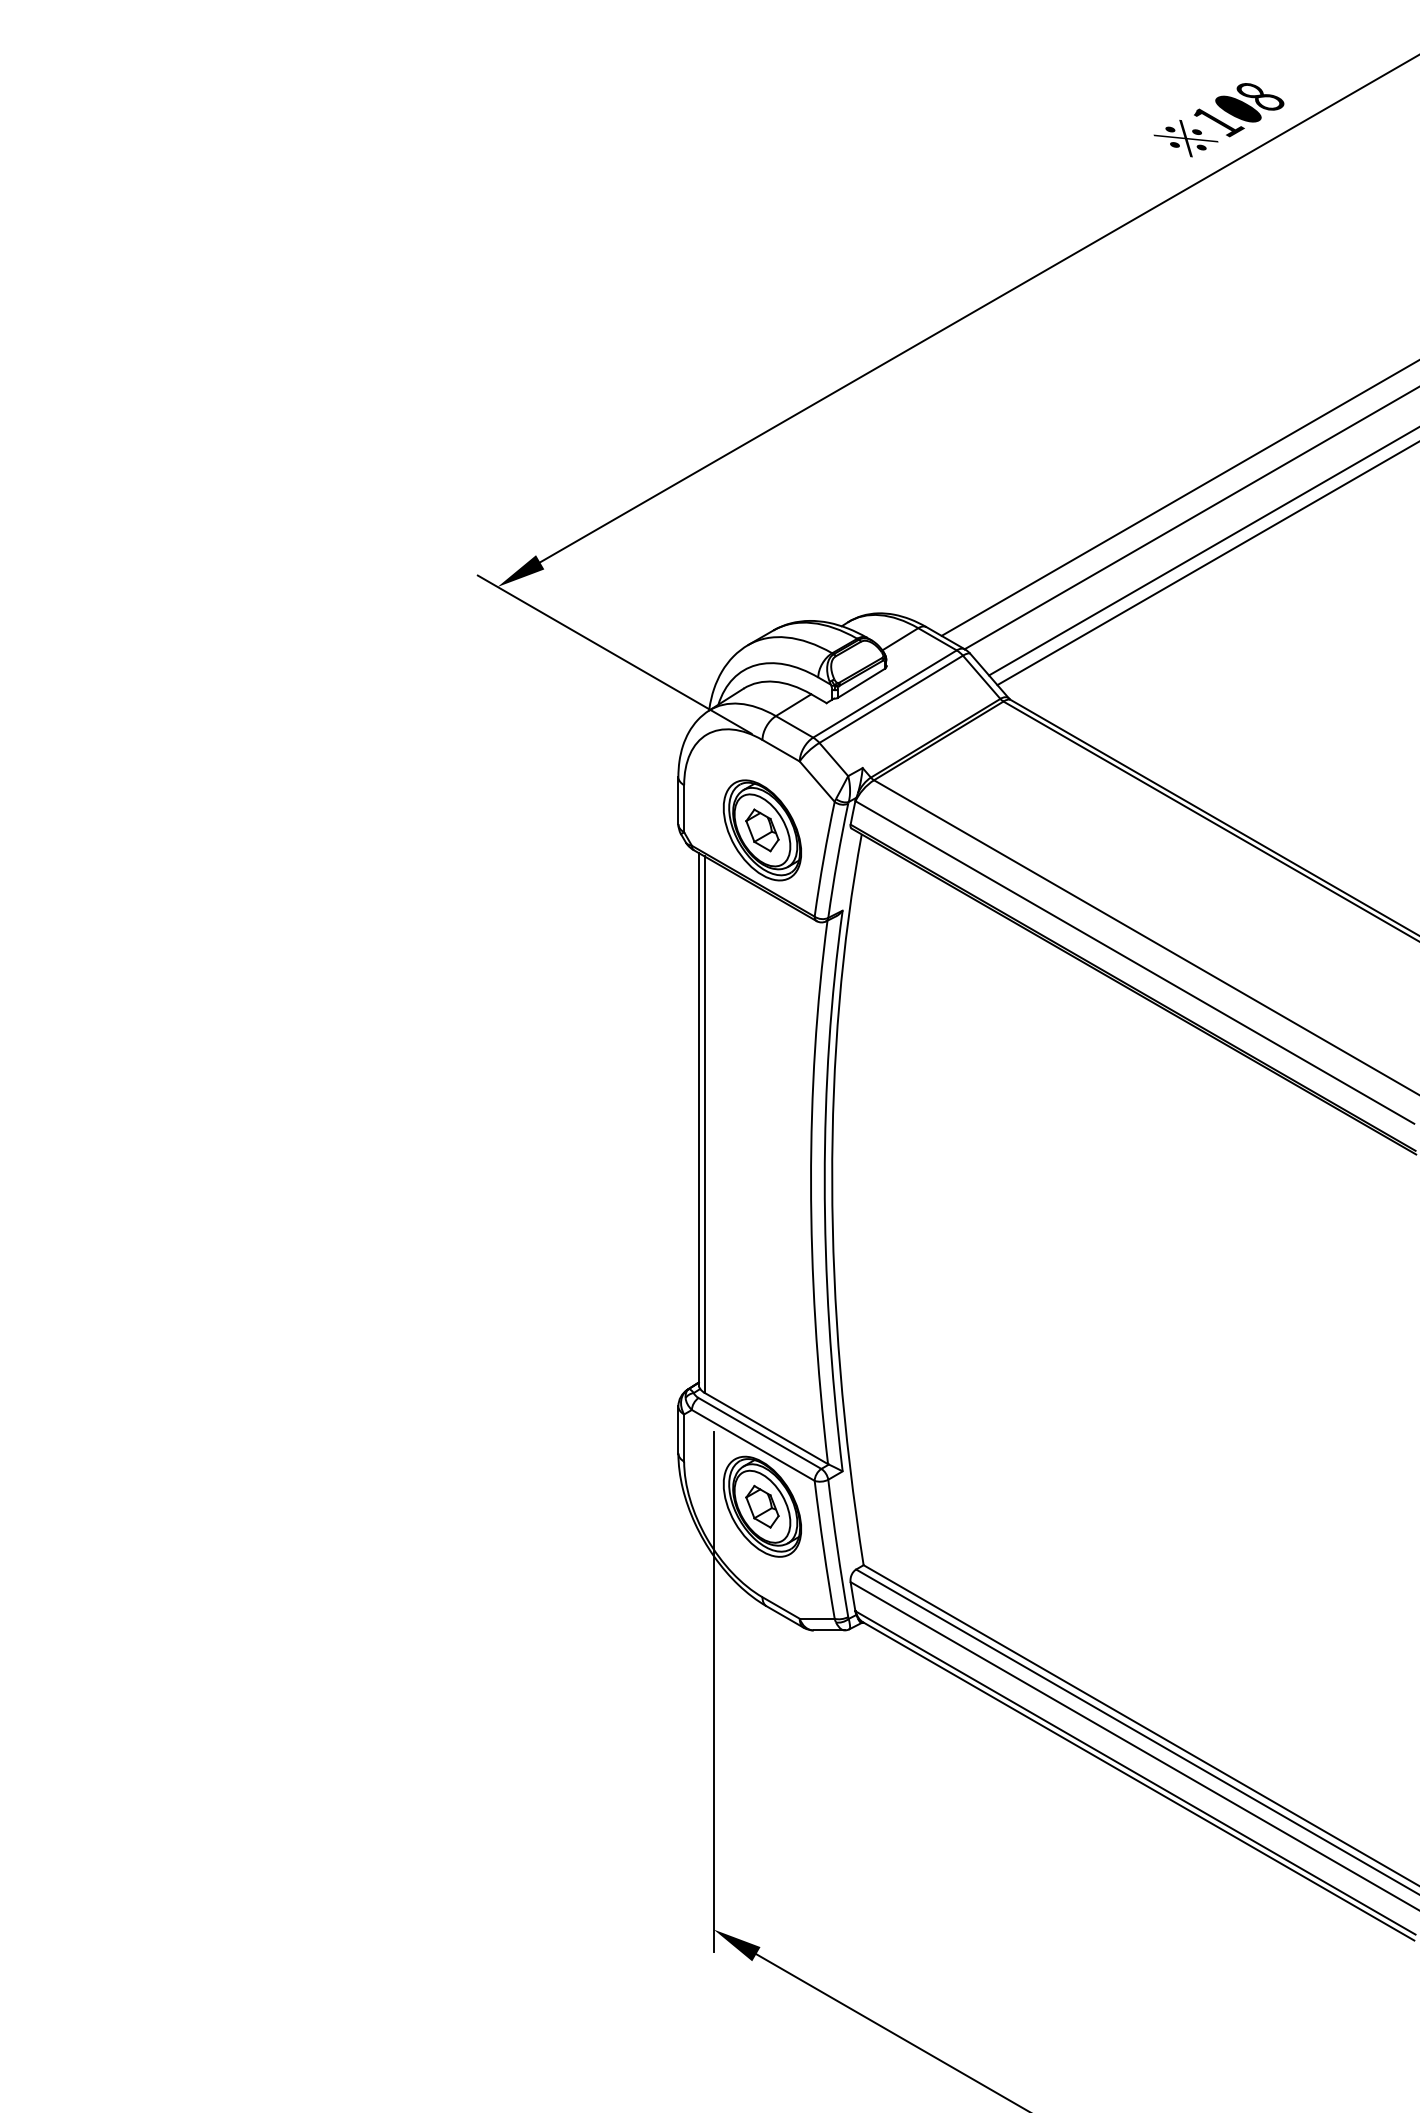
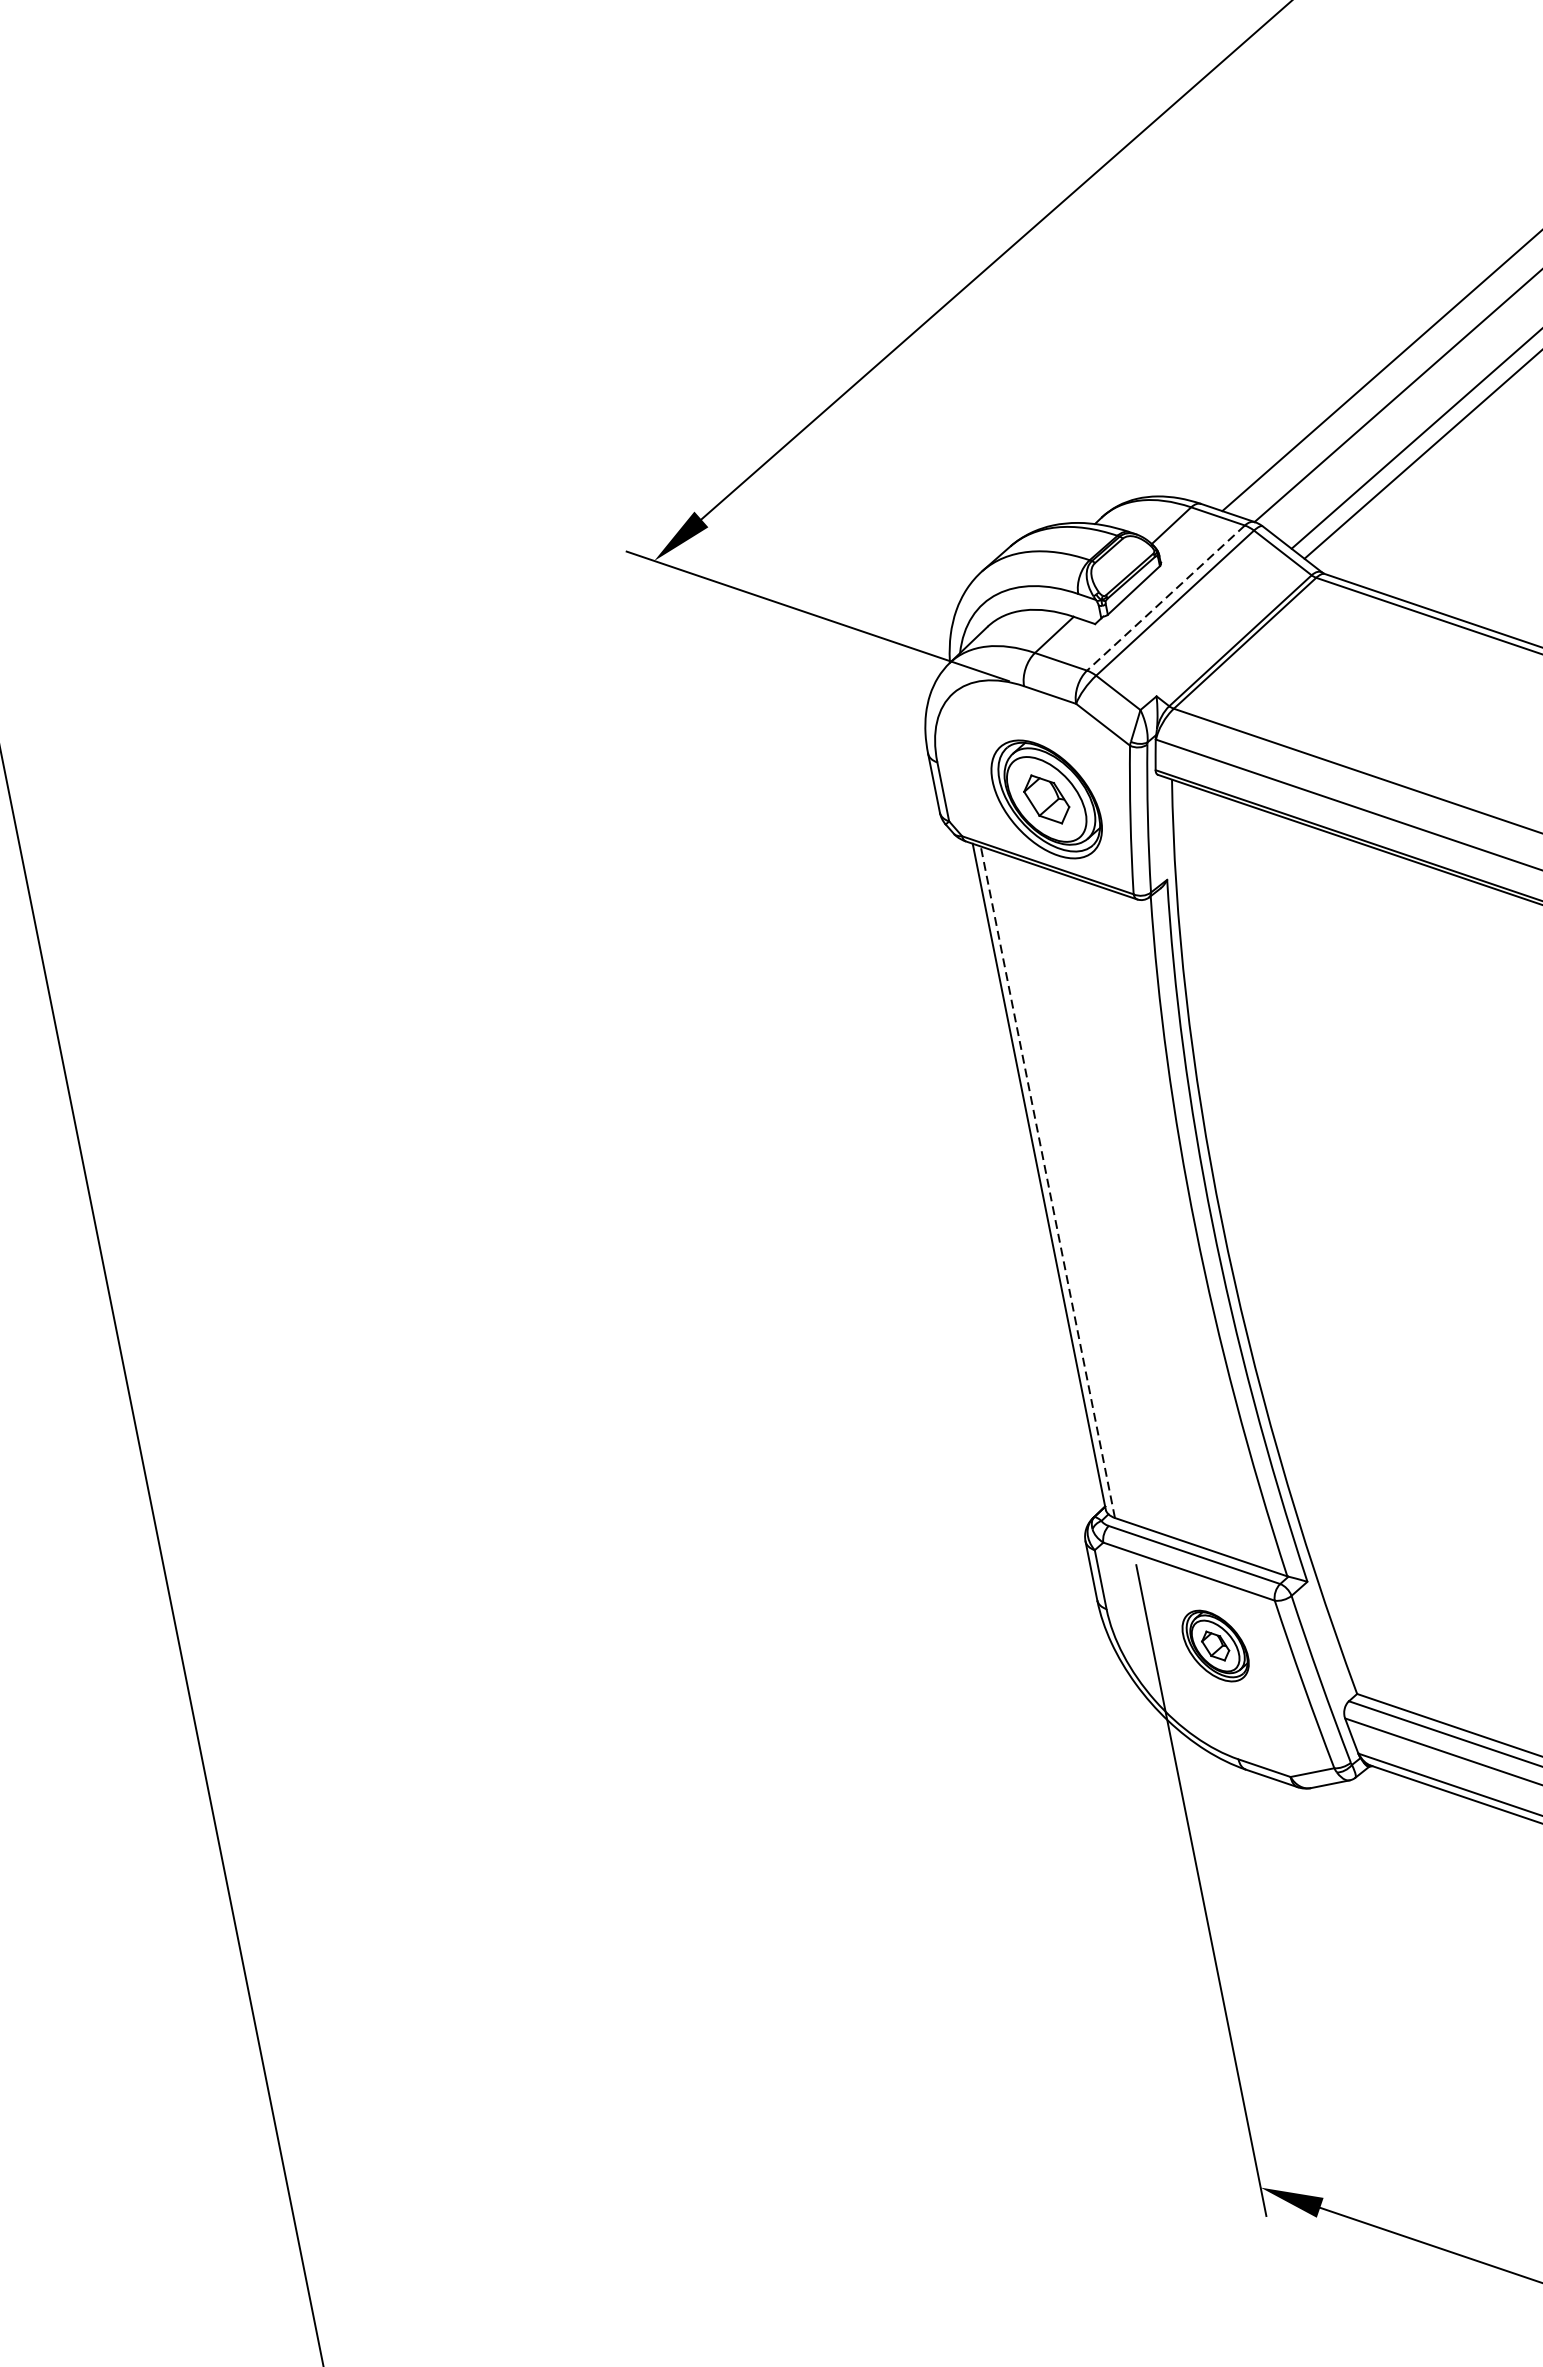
line: (884, 694) -> (1165, 598), solid -> dashed
line: (704, 1124) -> (1047, 1182), solid -> dashed
part: (761, 1506) -> (1214, 1646), size x0.6

